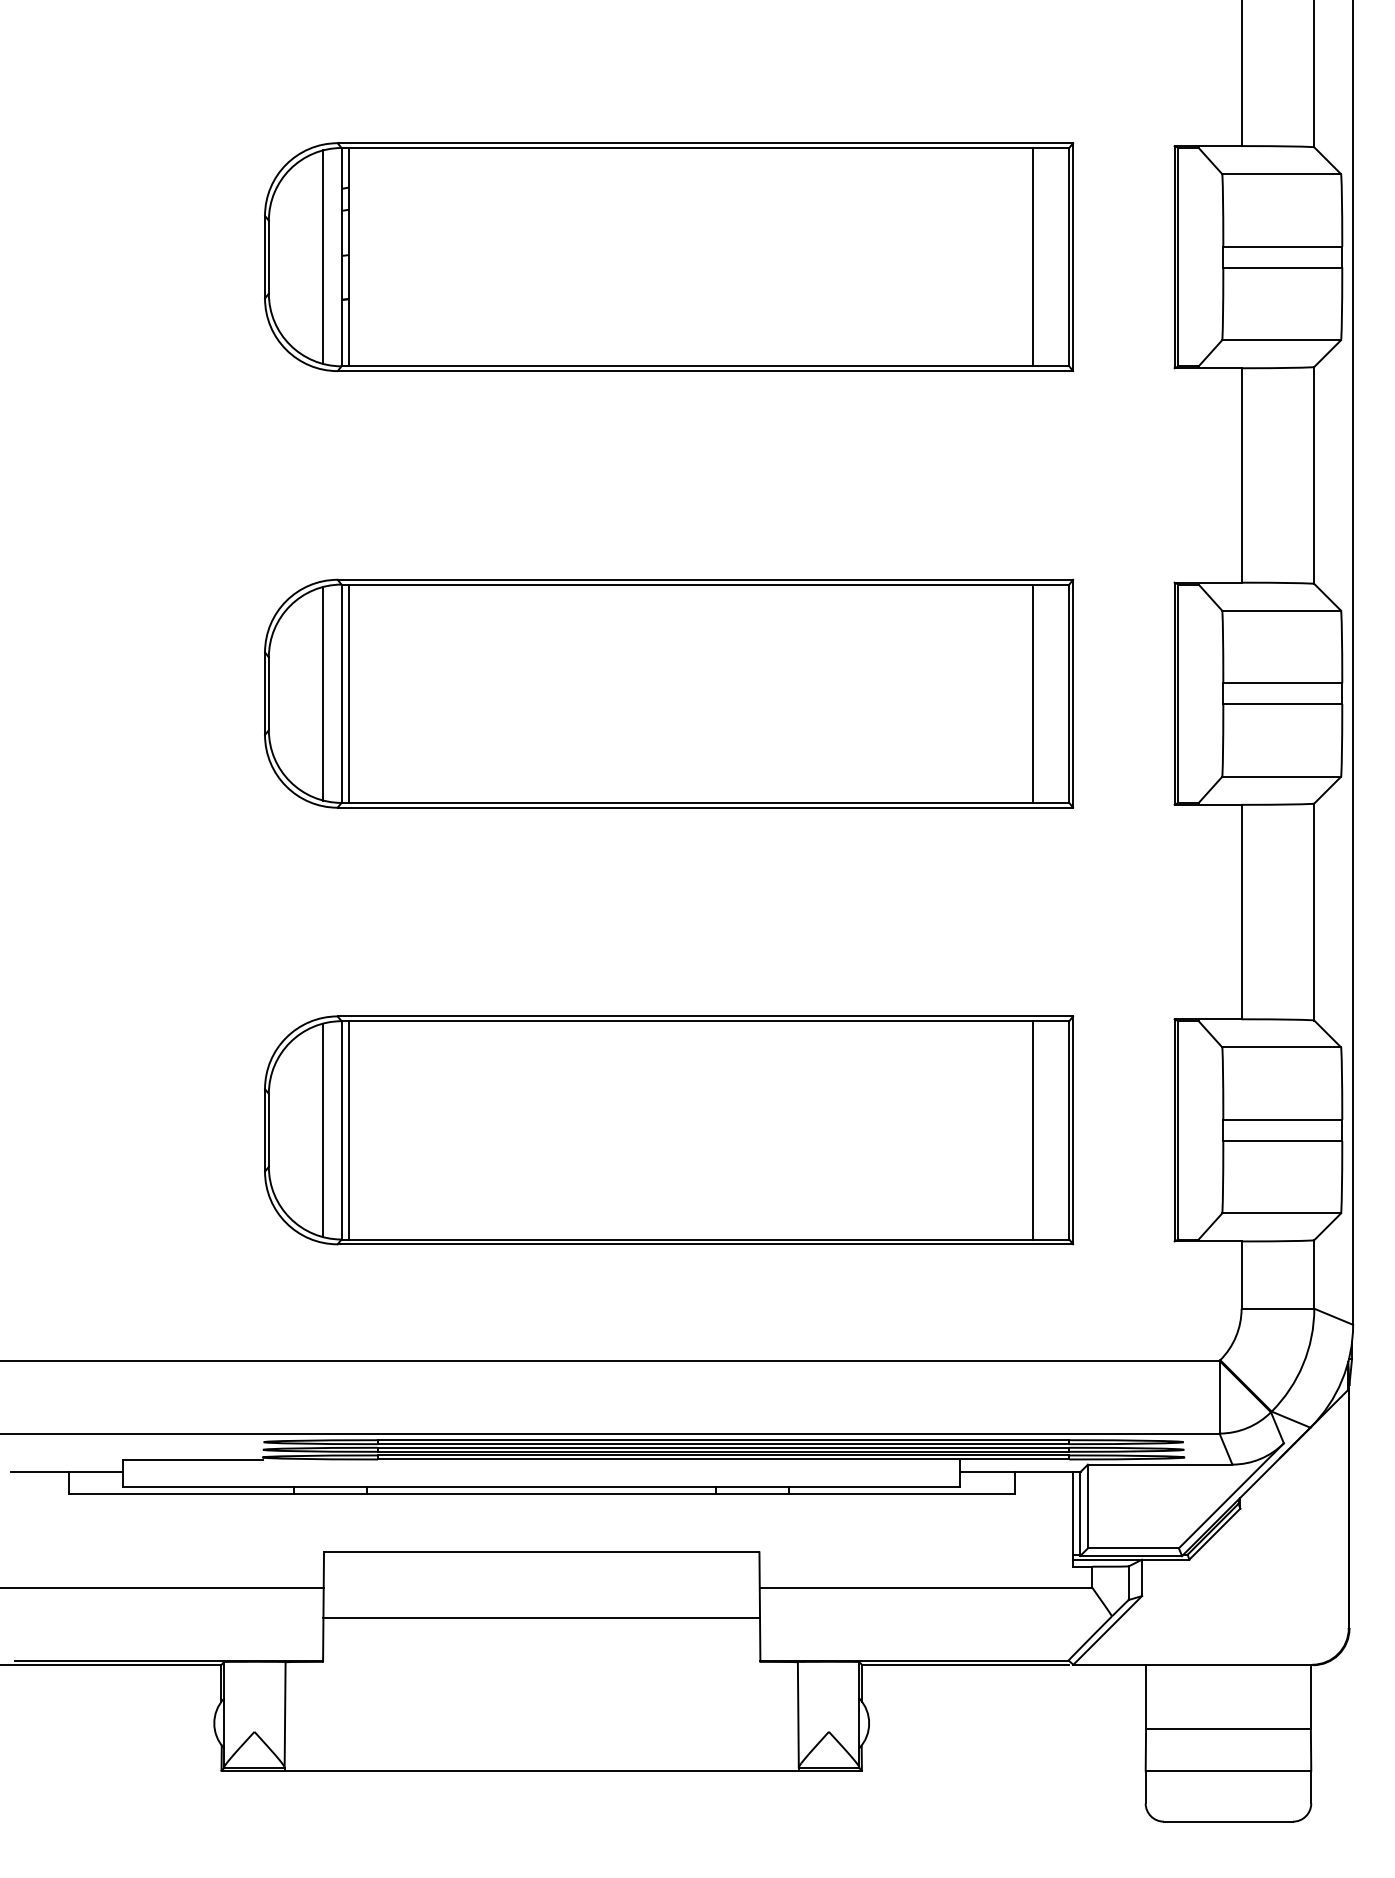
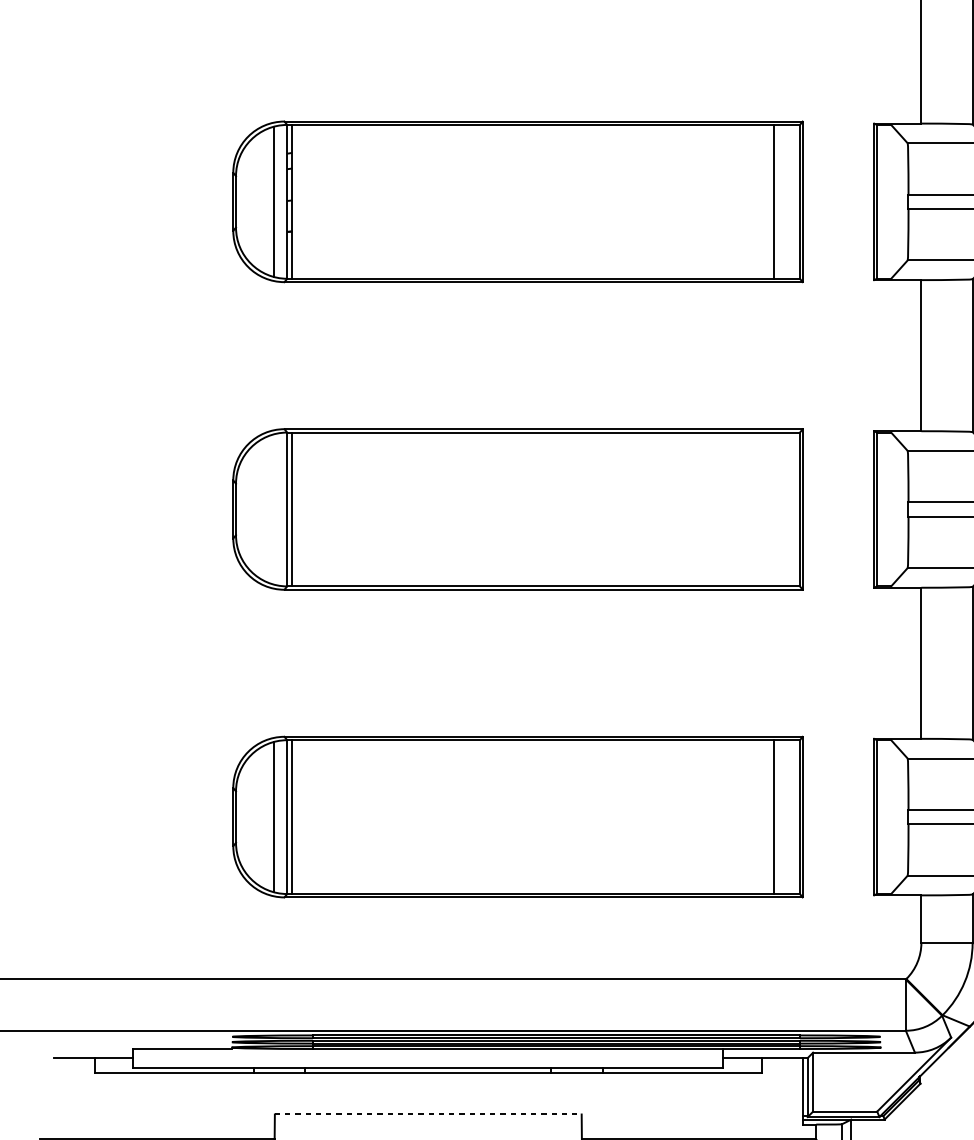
line: (323, 693) -> (274, 509), removed
line: (1032, 693) -> (774, 509), removed
line: (541, 1552) -> (428, 1114), solid -> dashed

